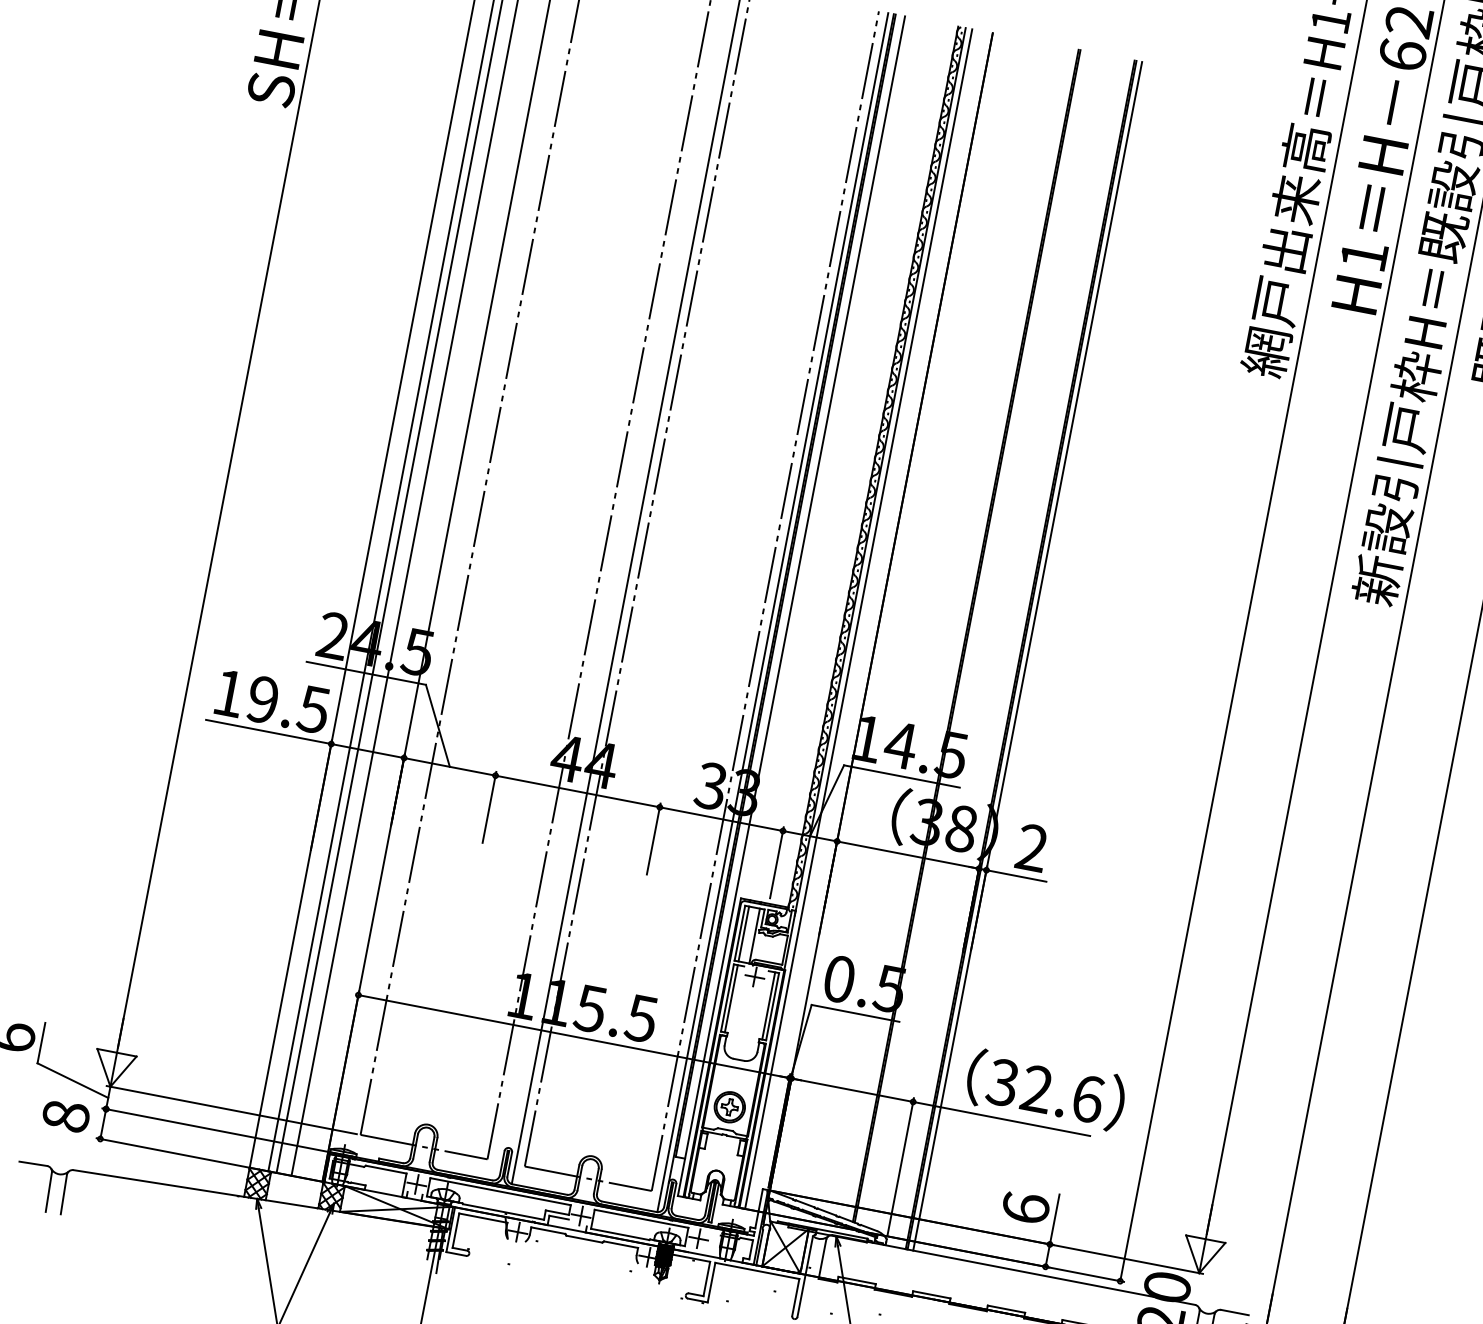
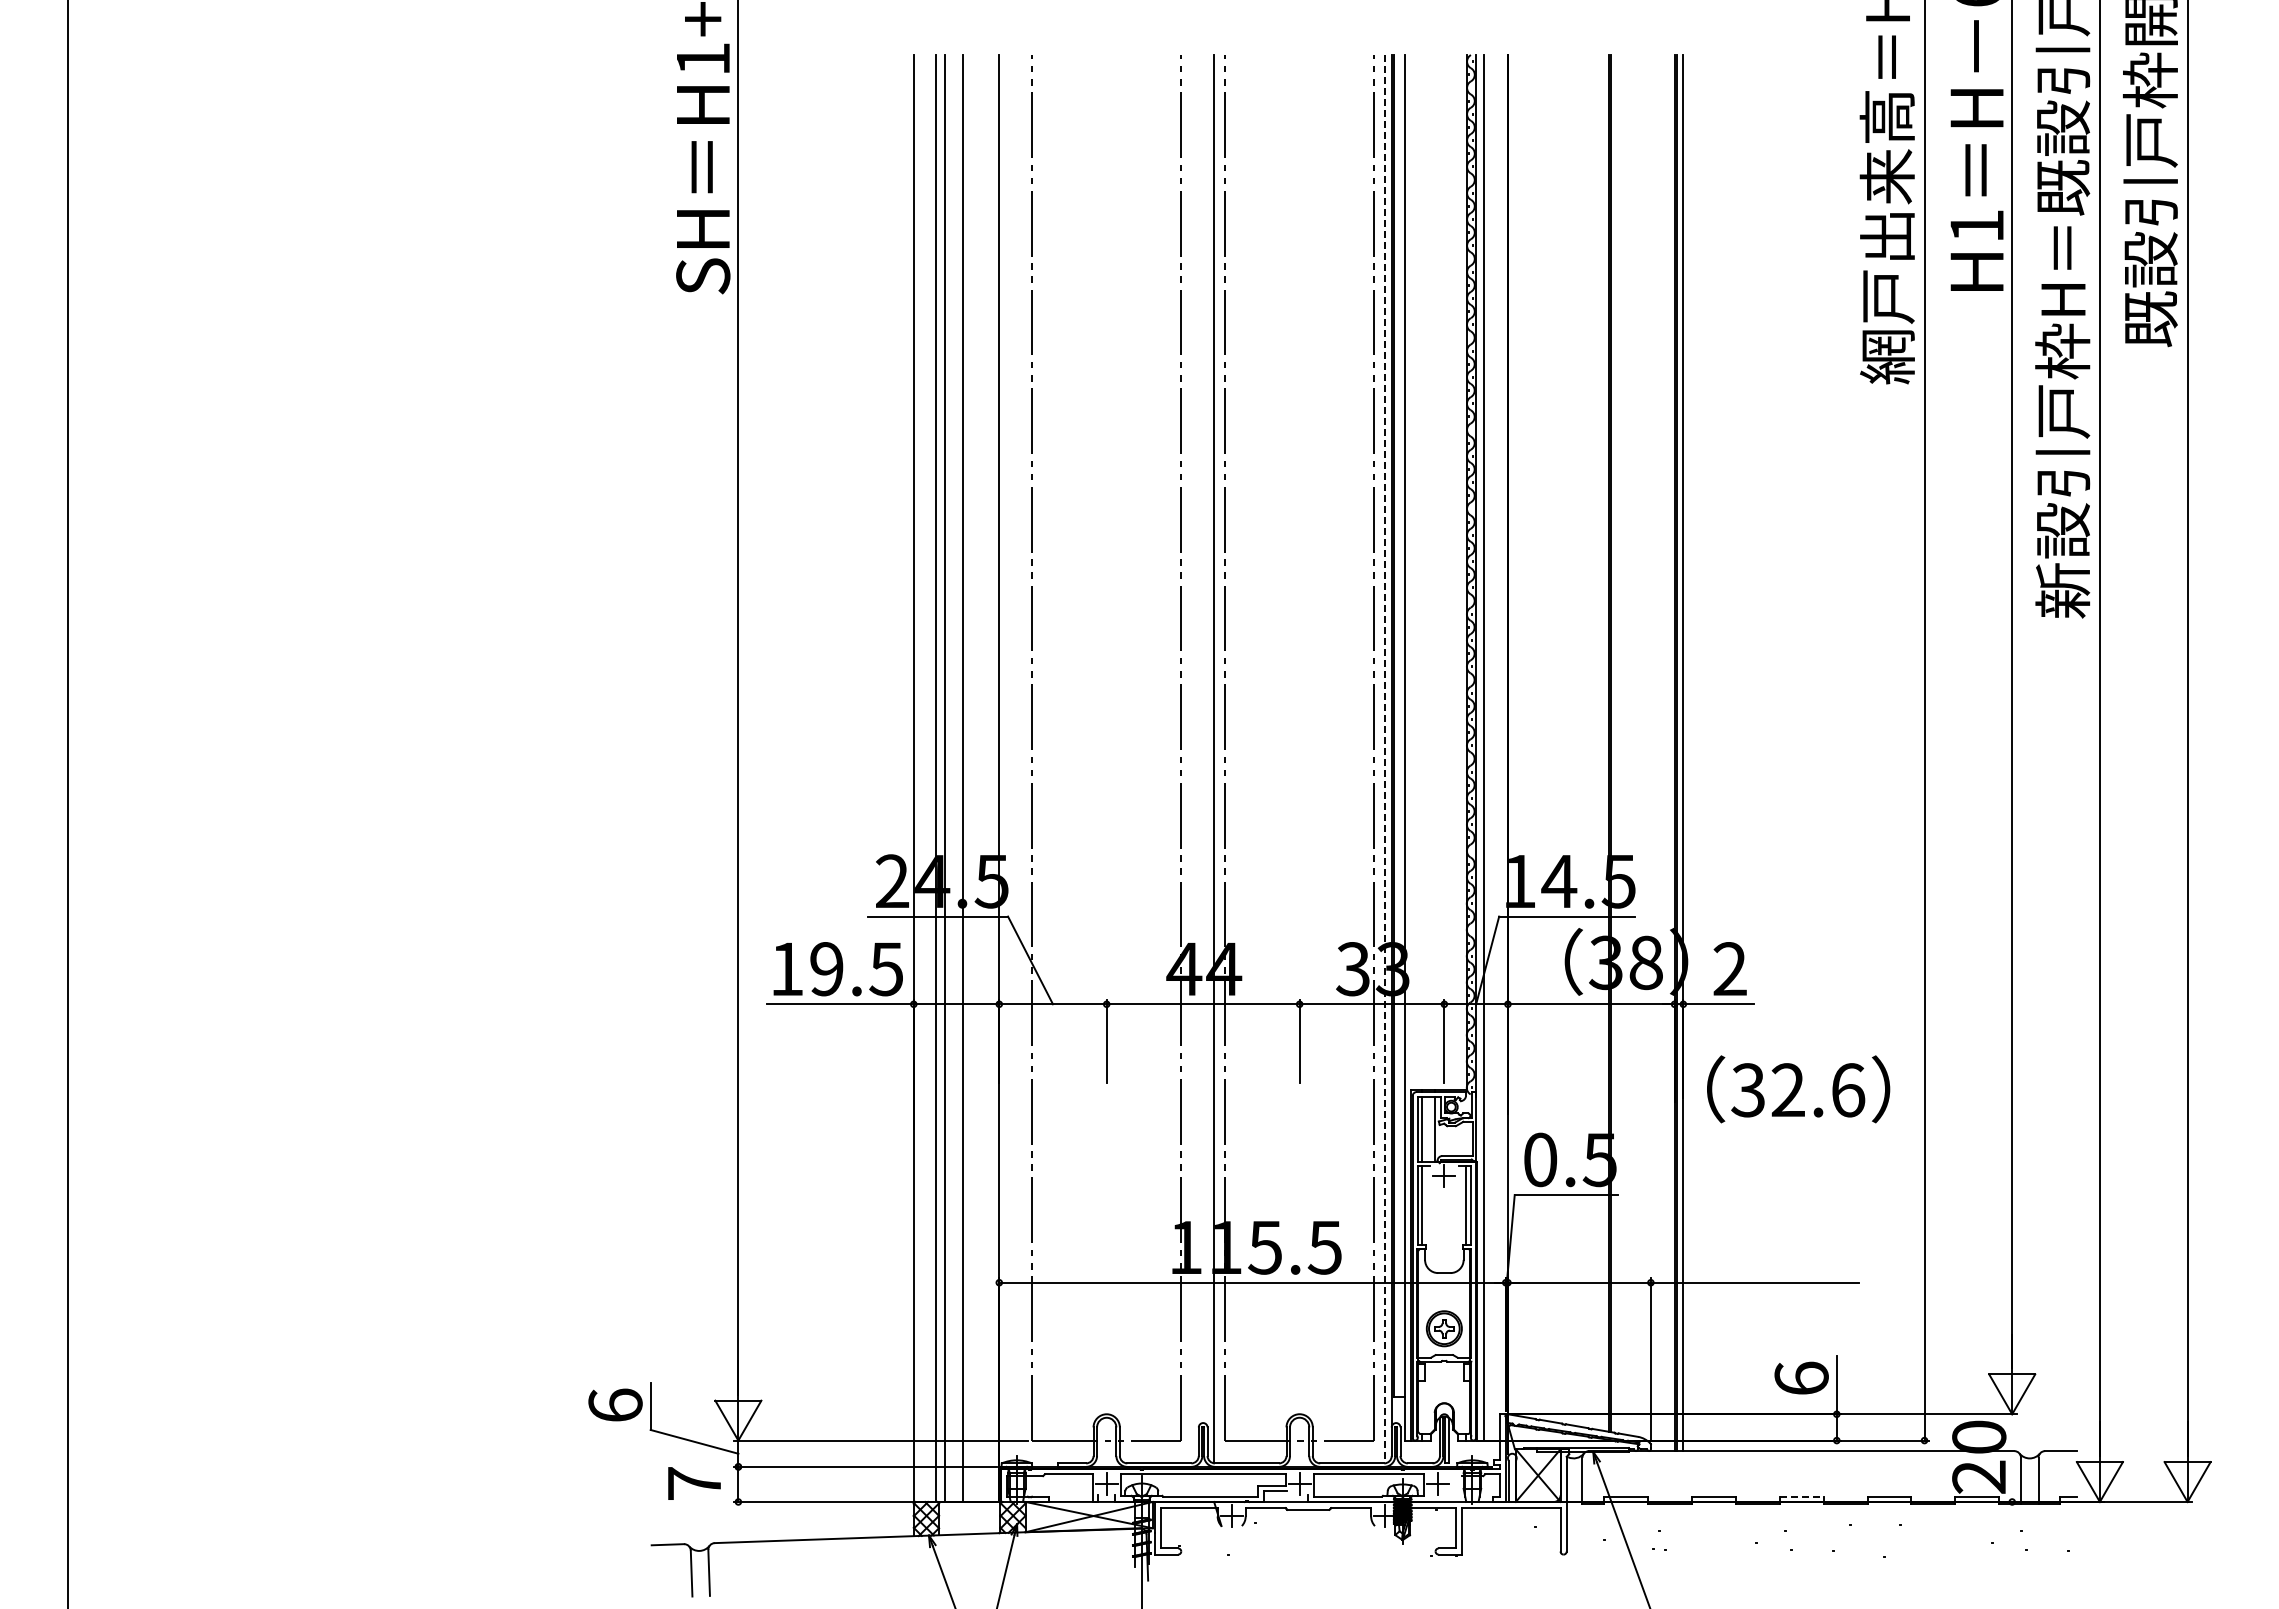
line: (773, 612) -> (1385, 759), solid -> dashed
text: (1045, 1090) -> (1798, 1089), moved
text: (66, 1116) -> (694, 1483), 8 -> 7
line: (1006, 1309) -> (1801, 1497), solid -> dashed

